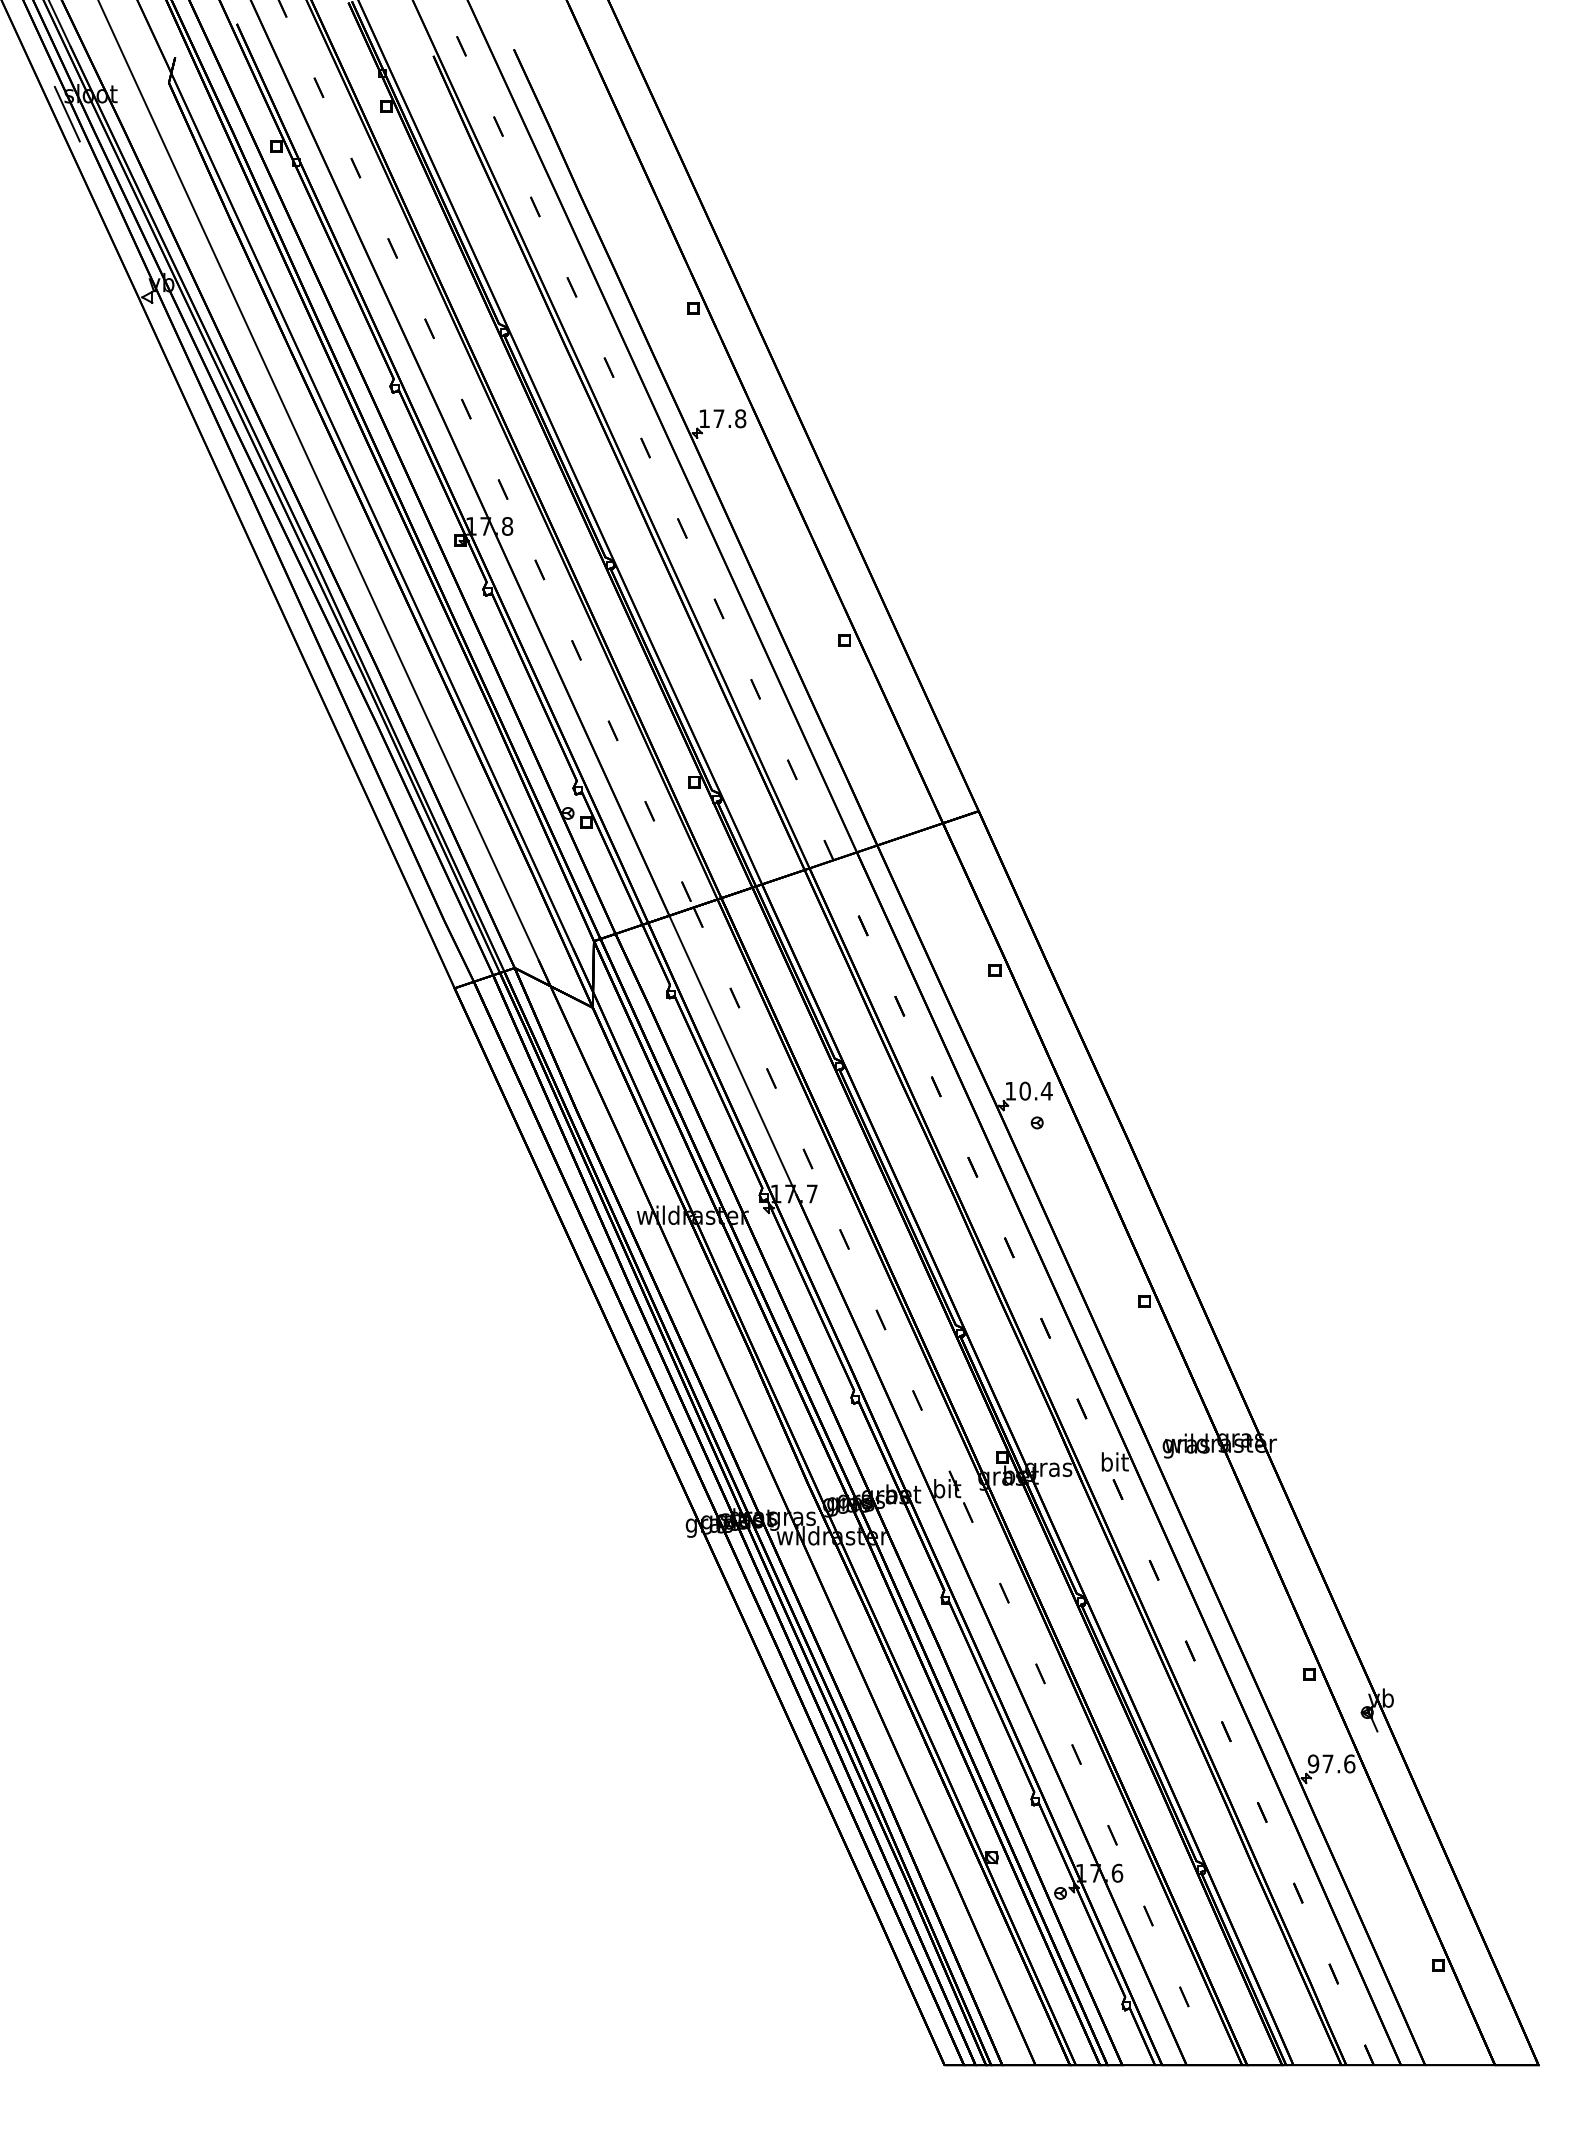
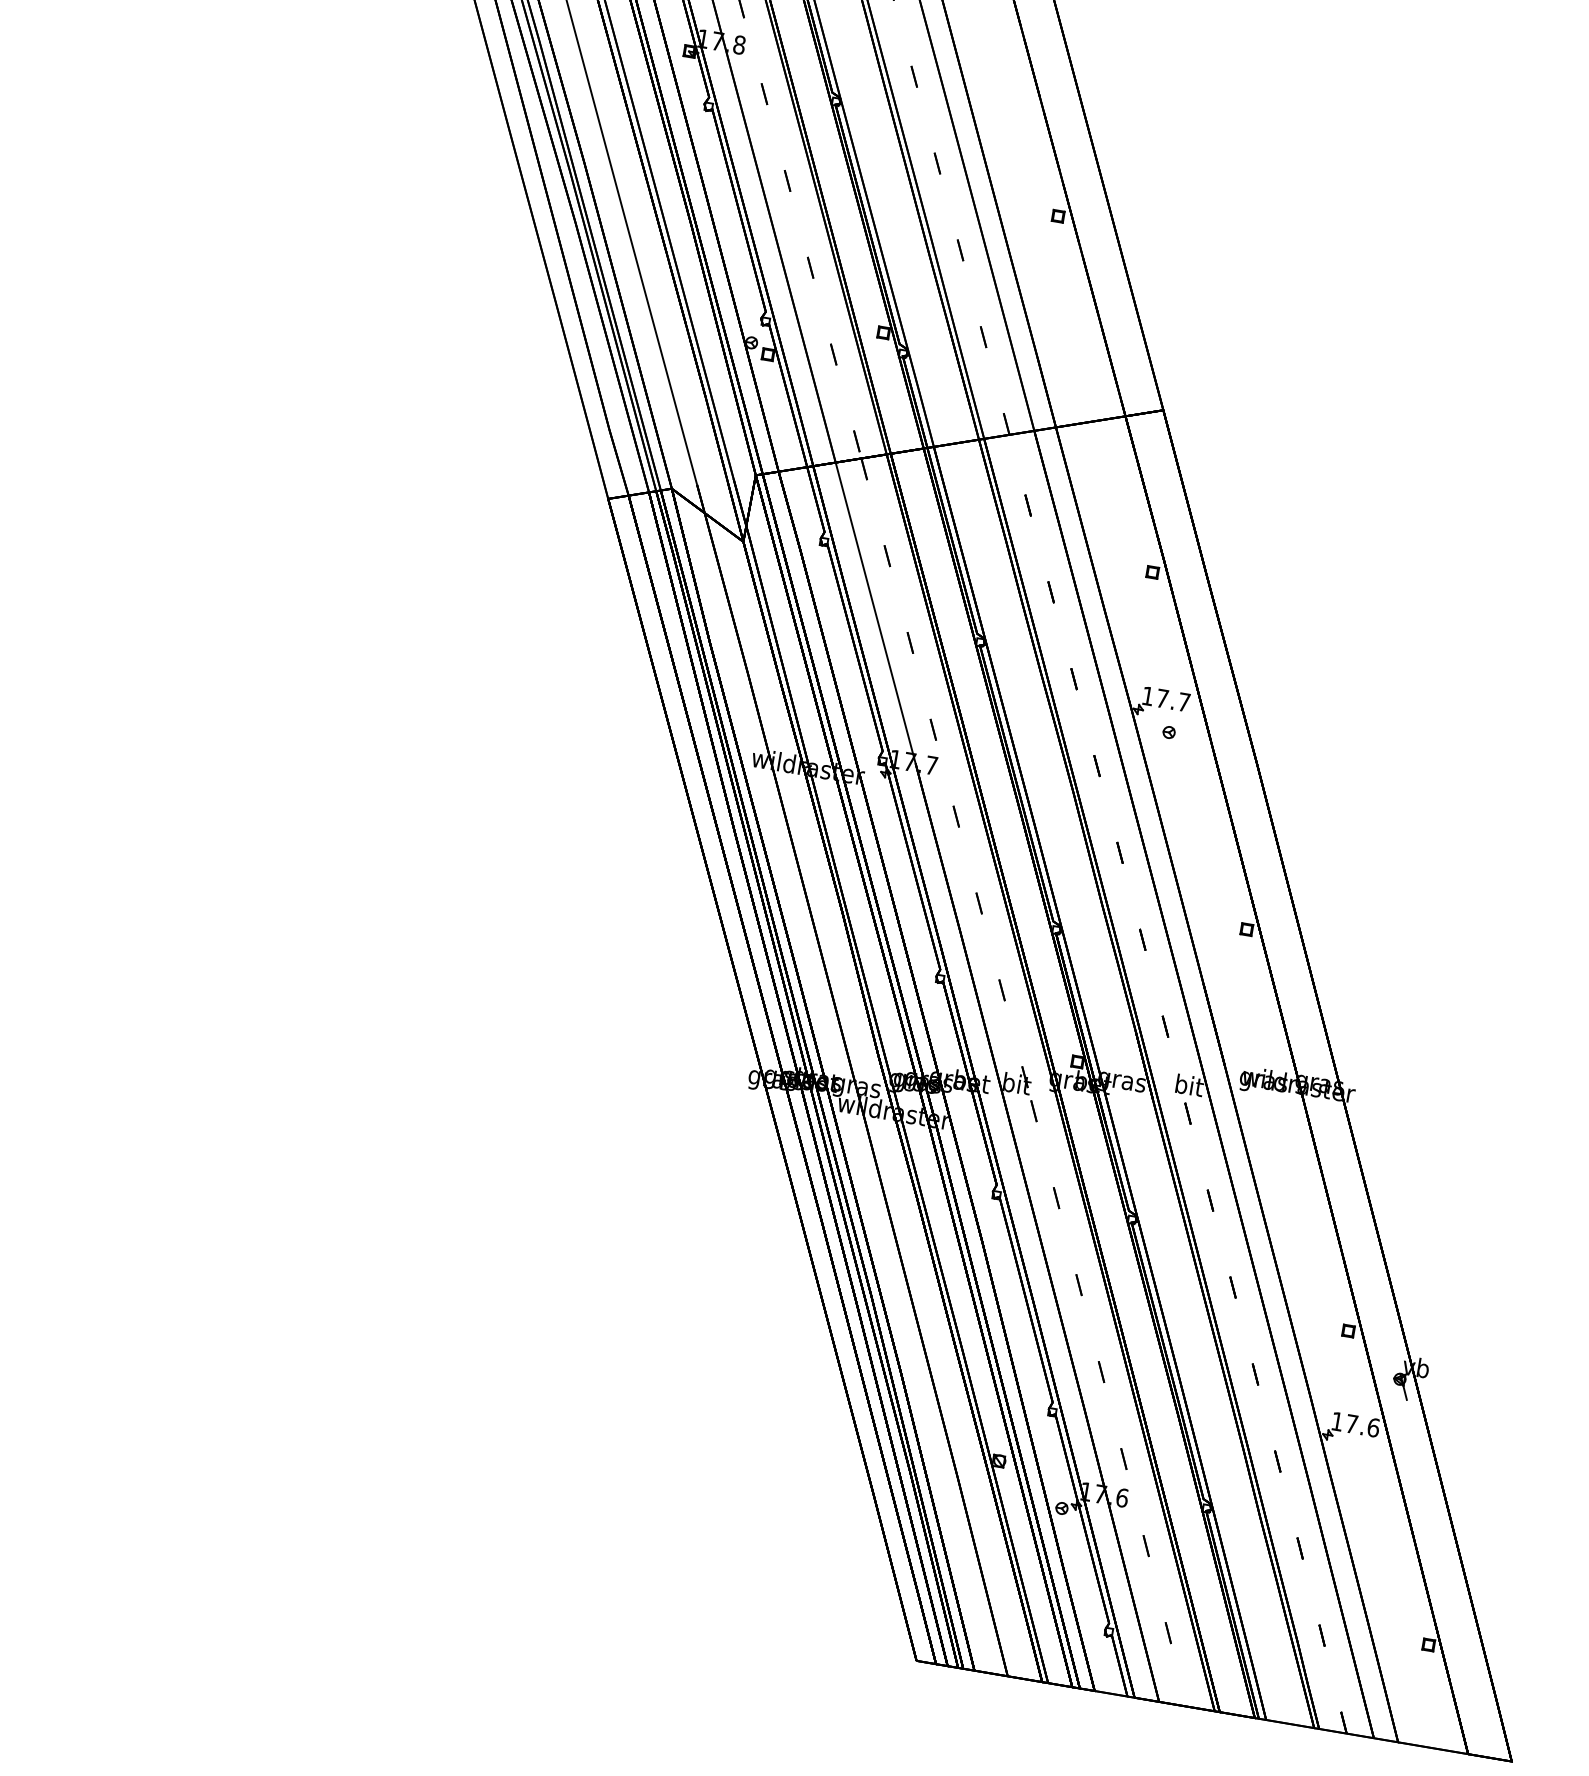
text: (1035, 1090) -> (1172, 699), 10.4 -> 17.7
text: (1313, 1763) -> (1337, 1421), 97.6 -> 17.6

